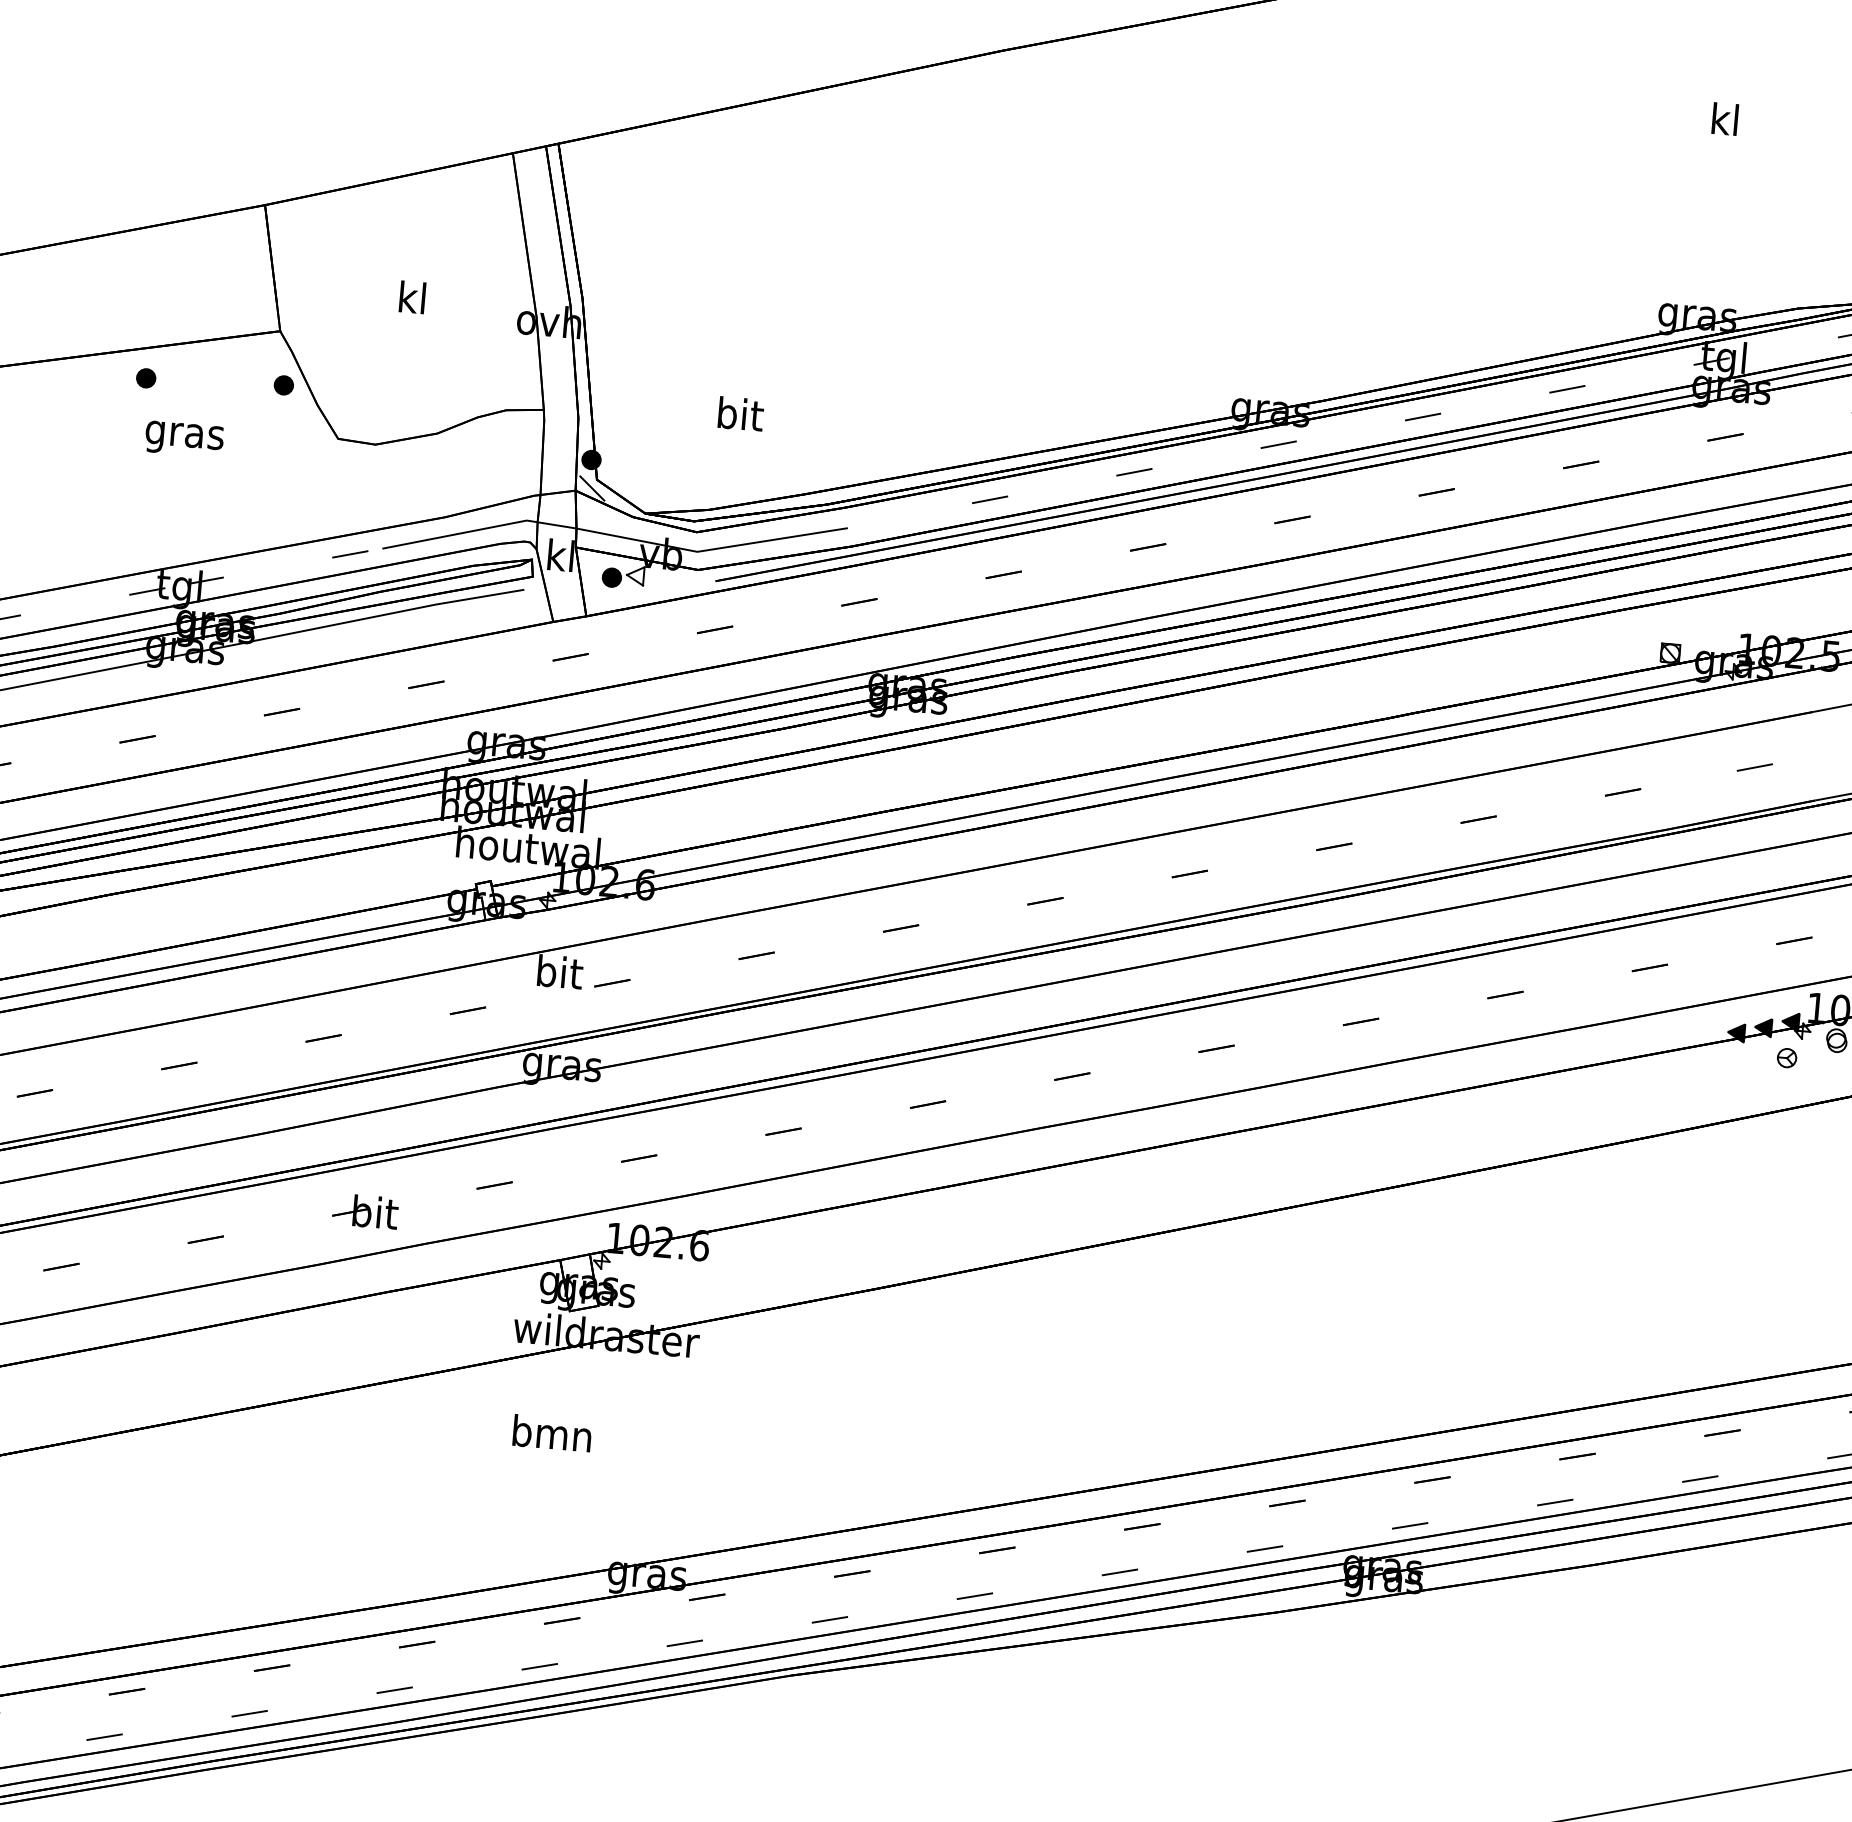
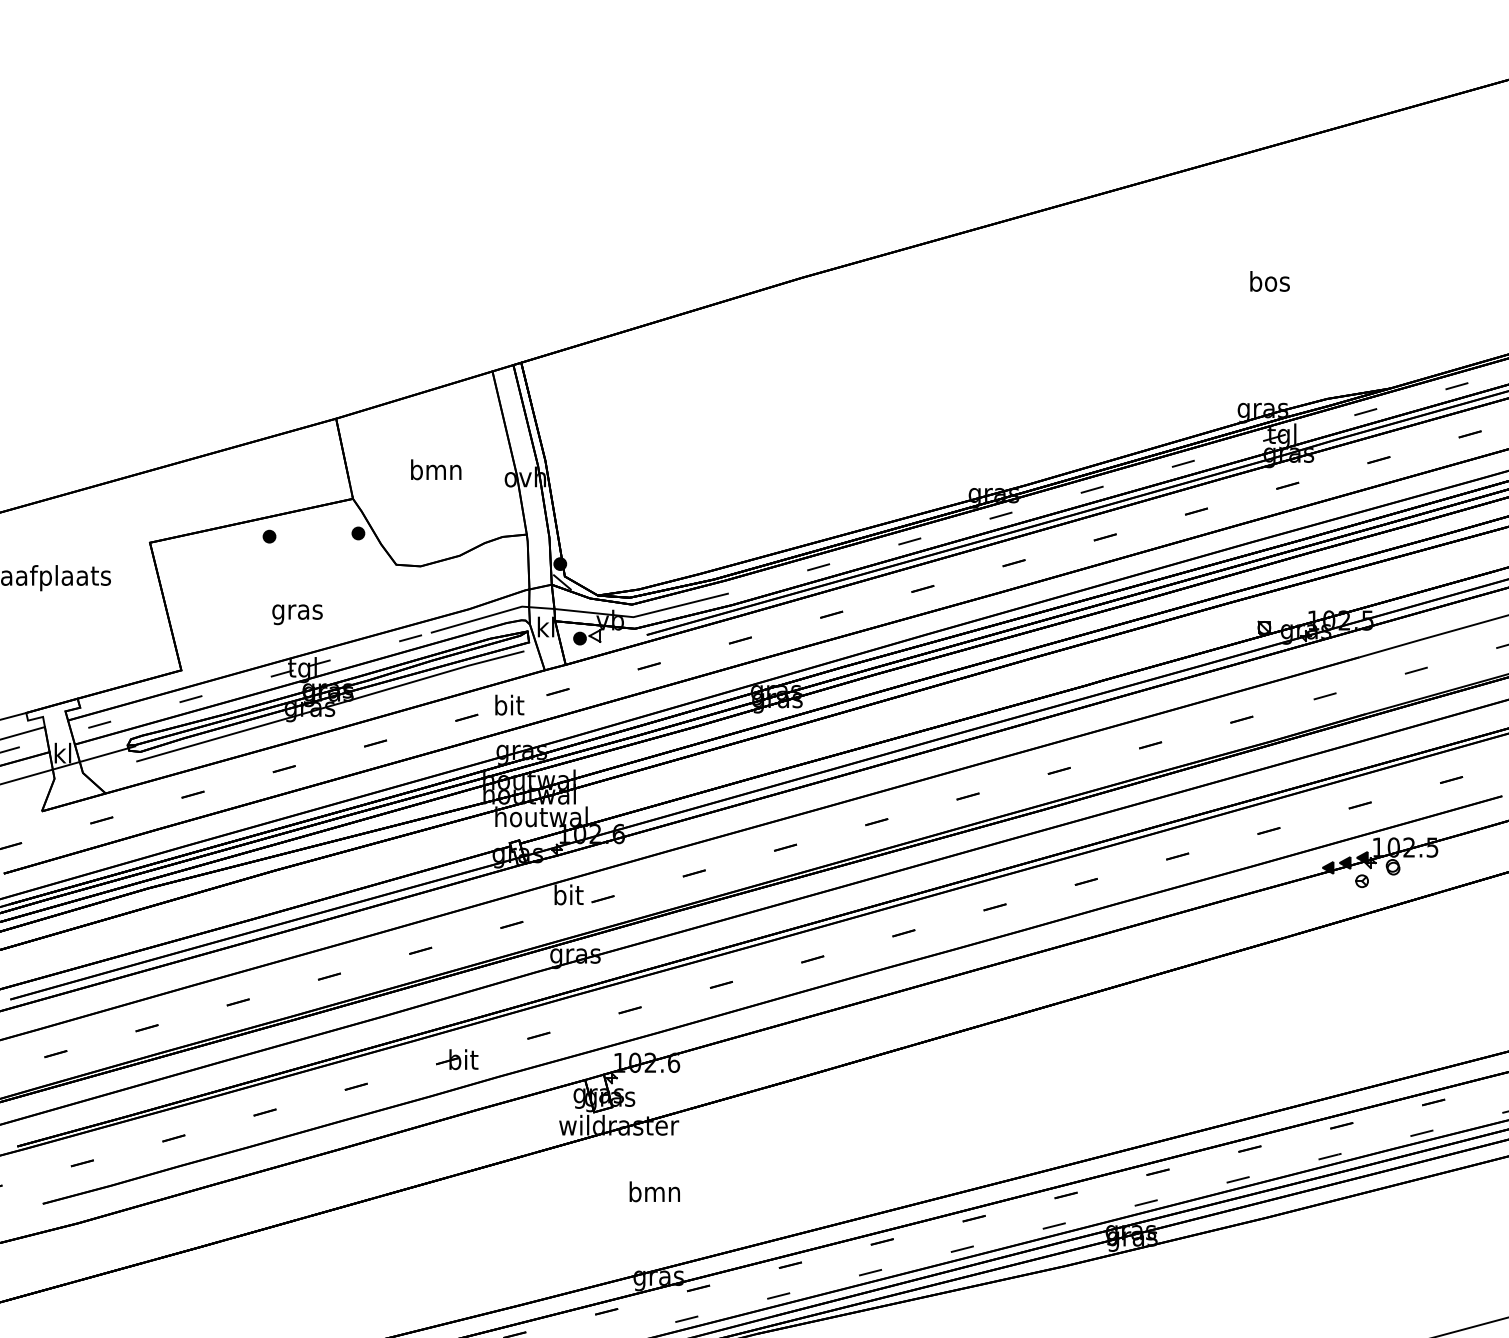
text: (1725, 119) -> (1269, 281), kl -> bos
text: (413, 297) -> (436, 469), kl -> bmn
text: (740, 412) -> (509, 704), moved
text: (184, 438) -> (297, 614), moved
text: (551, 1432) -> (654, 1191), moved

